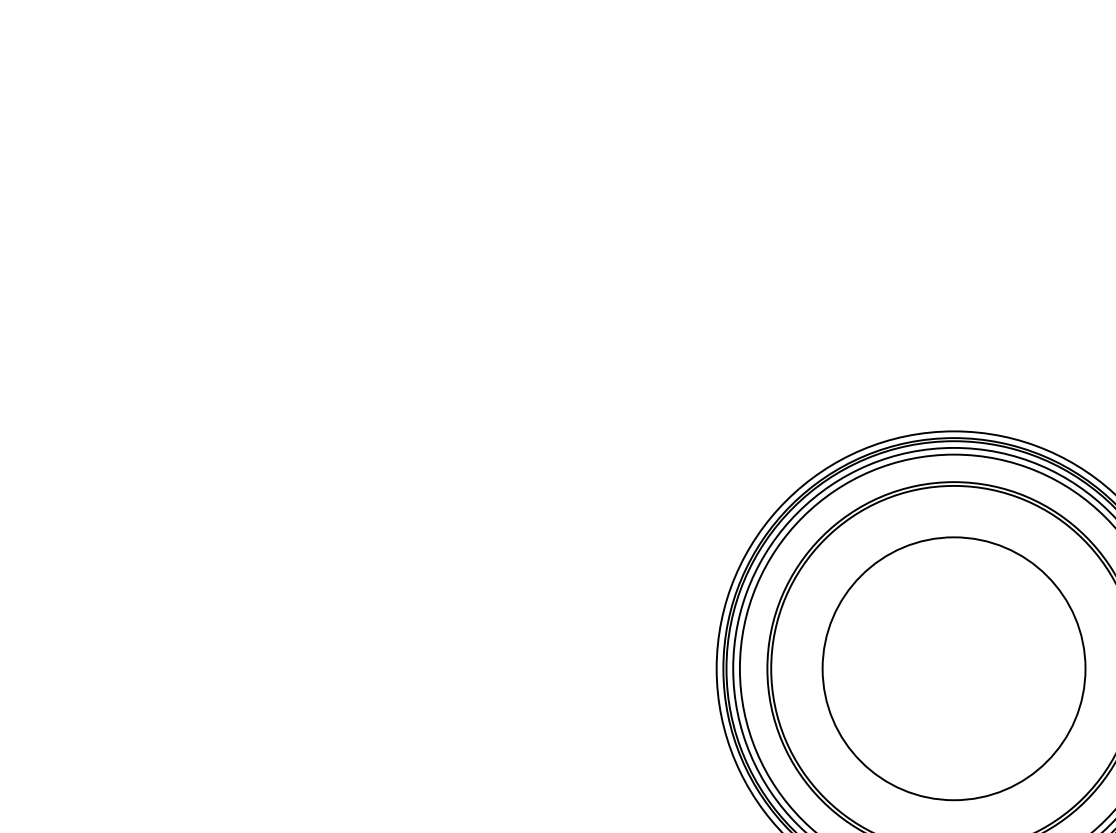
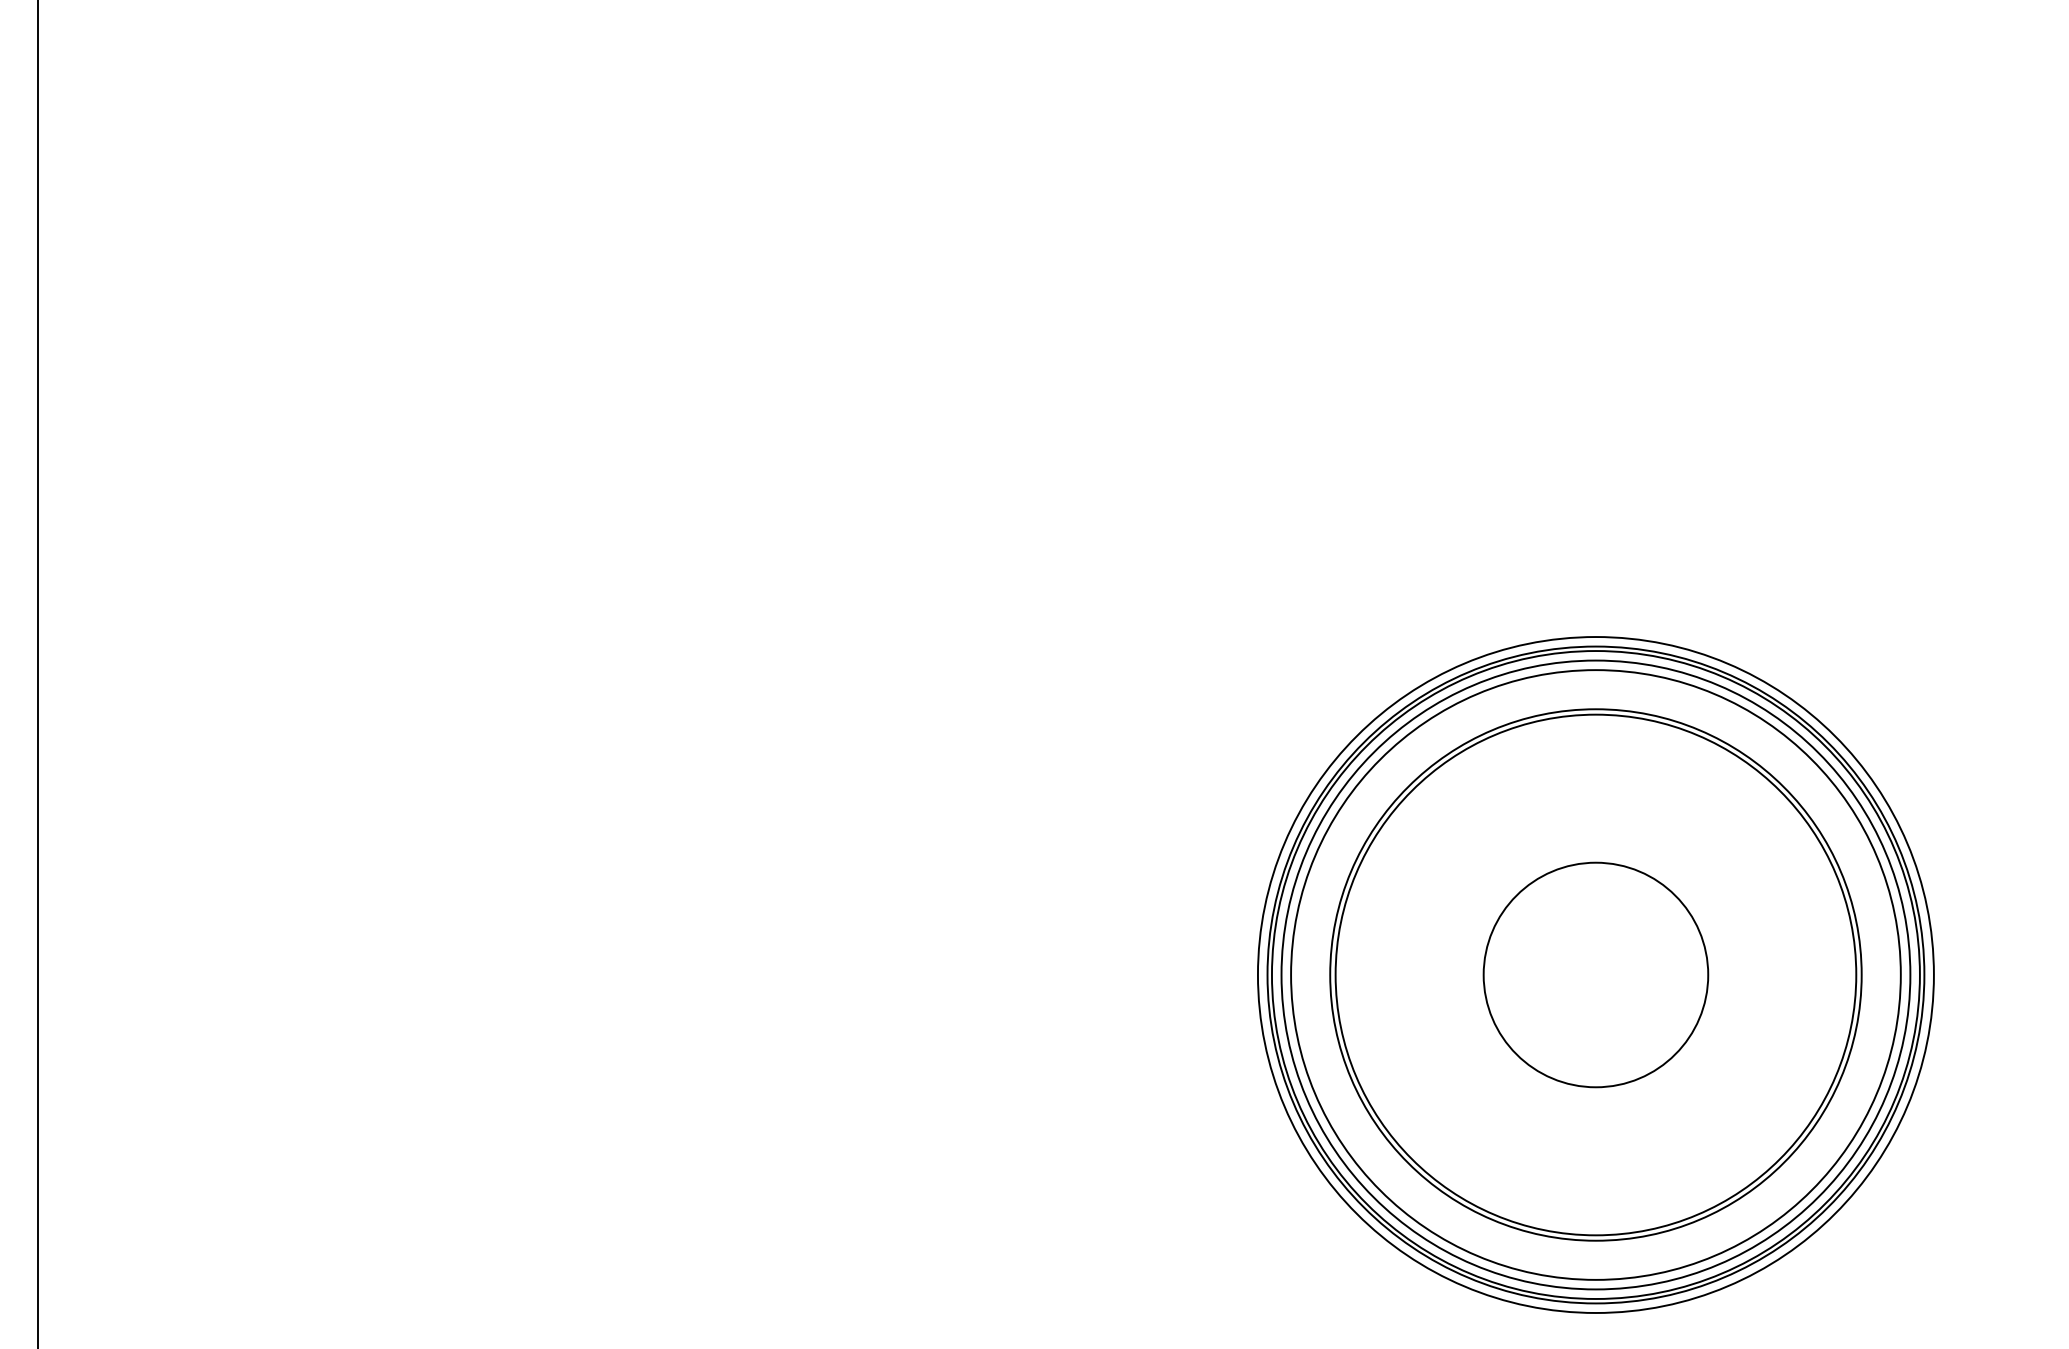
circle: (953, 668) -> (1595, 974), size x0.6

